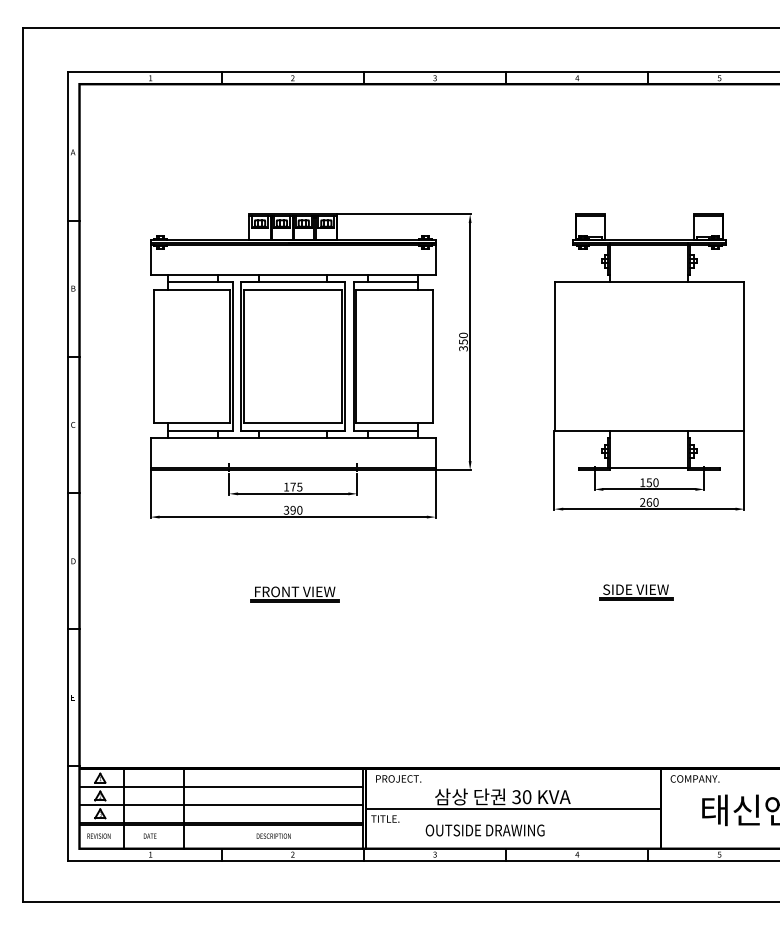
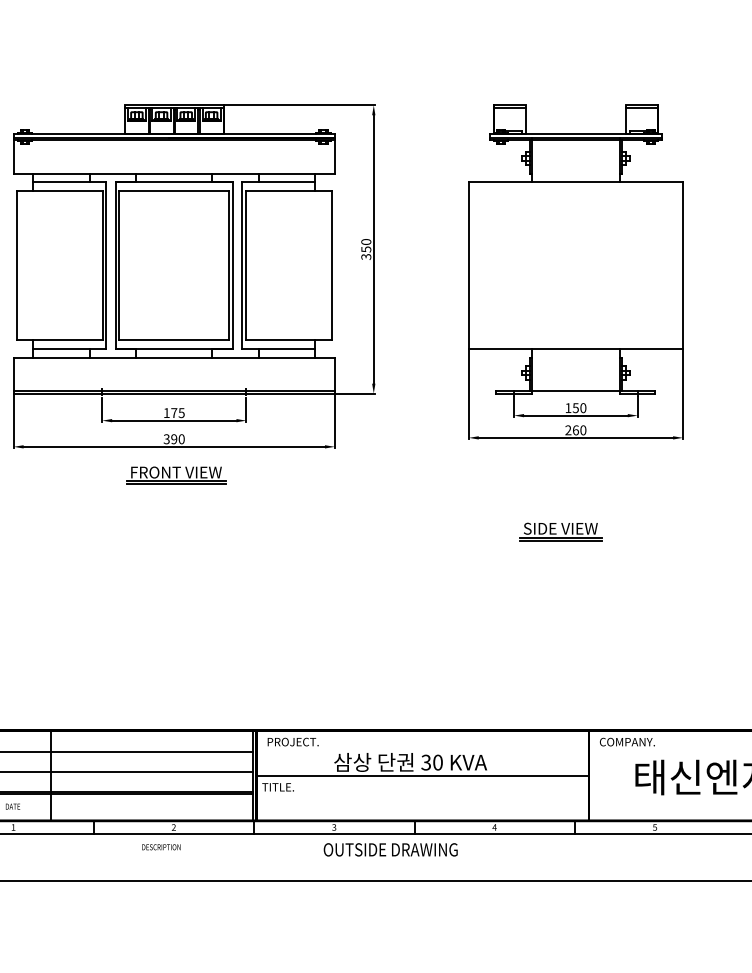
part: (294, 594) -> (175, 475), moved
text: (484, 830) -> (389, 849), moved
text: (273, 835) -> (161, 846), moved

